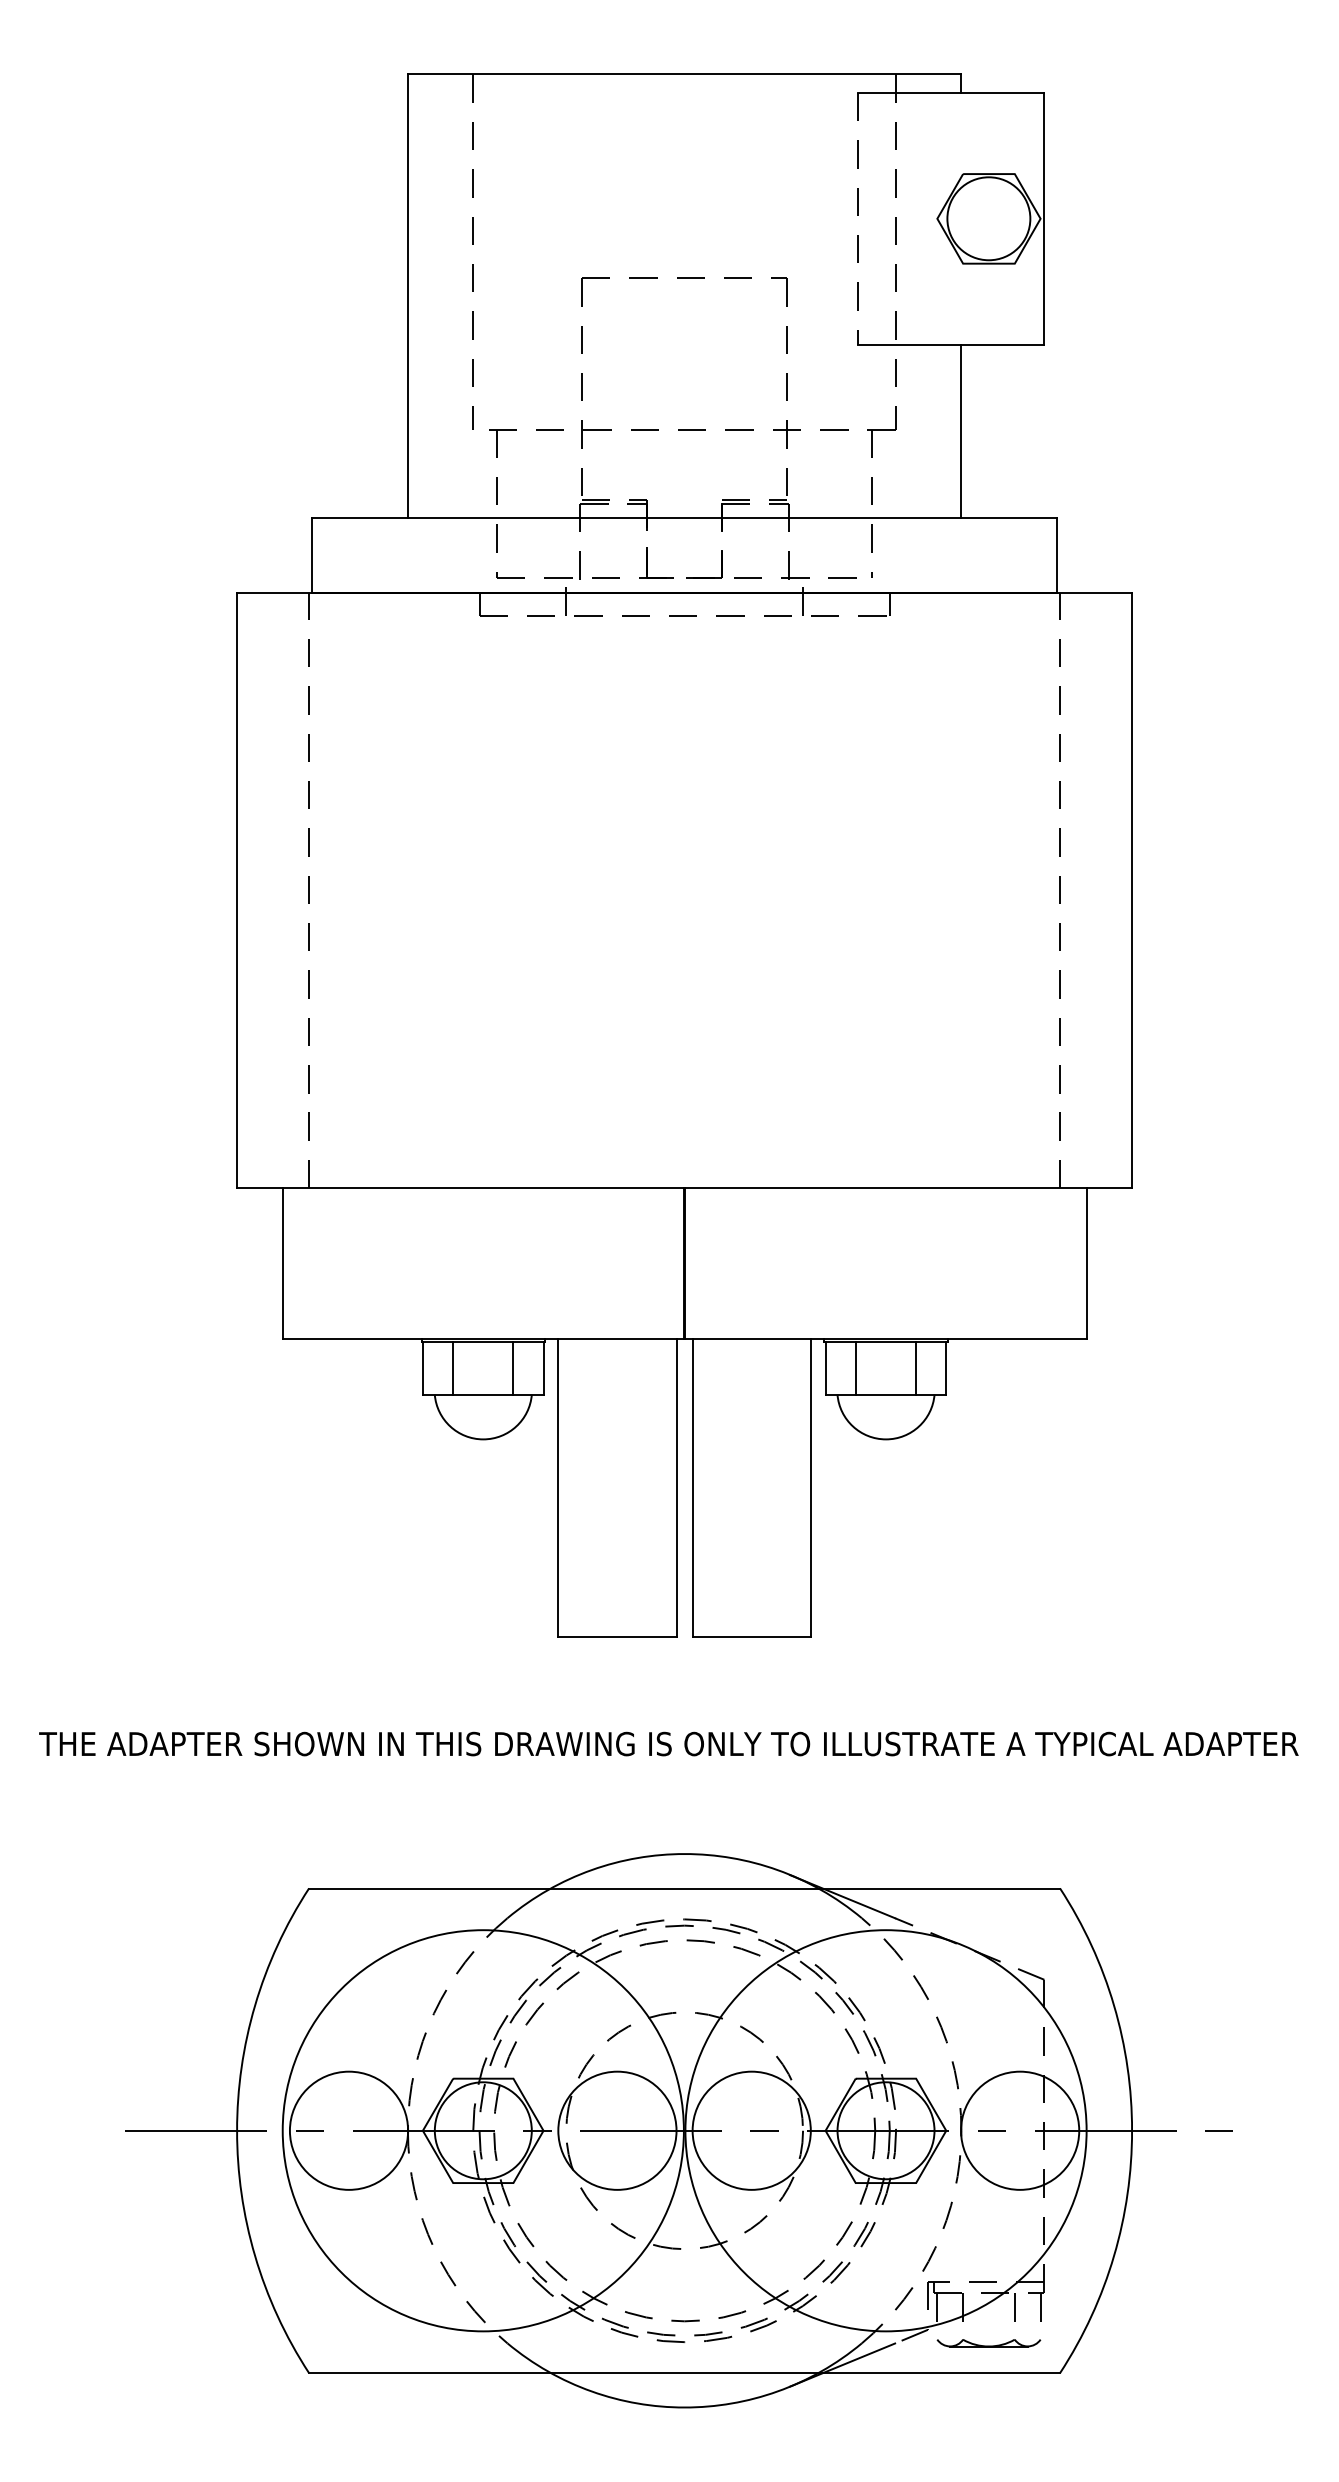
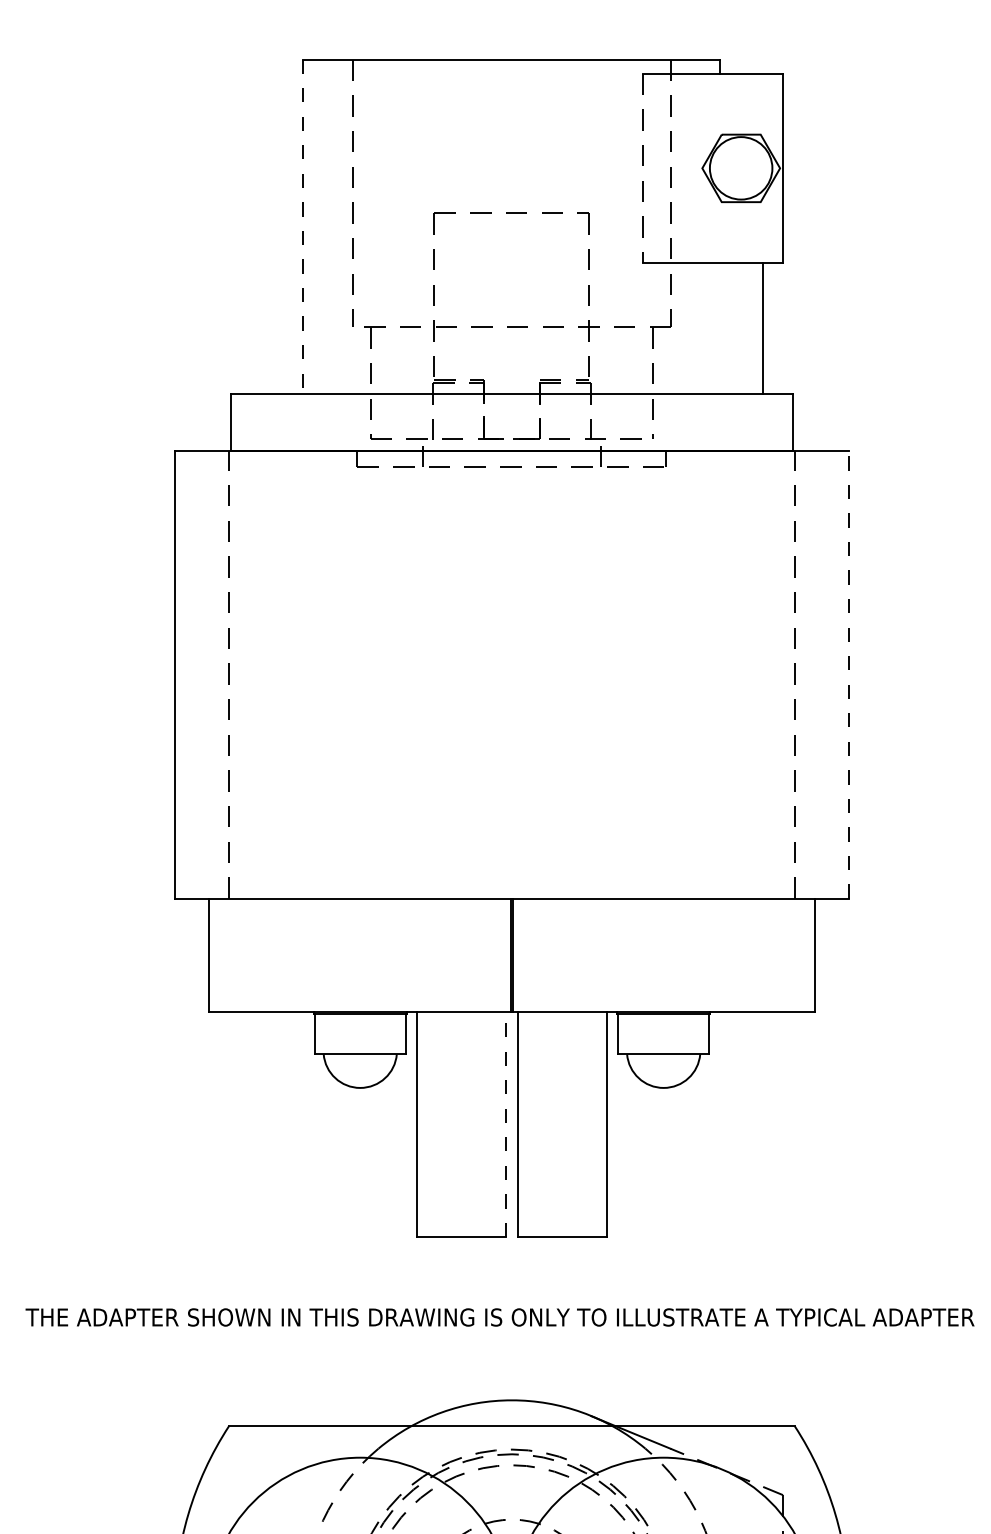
line: (407, 296) -> (303, 226), solid -> dashed
line: (961, 430) -> (763, 327), moved
line: (1132, 890) -> (849, 674), solid -> dashed
line: (453, 1367) -> (337, 1033), removed
line: (513, 1367) -> (383, 1033), removed
line: (855, 1367) -> (640, 1033), removed
line: (916, 1367) -> (686, 1033), removed
line: (676, 1487) -> (505, 1124), solid -> dashed

